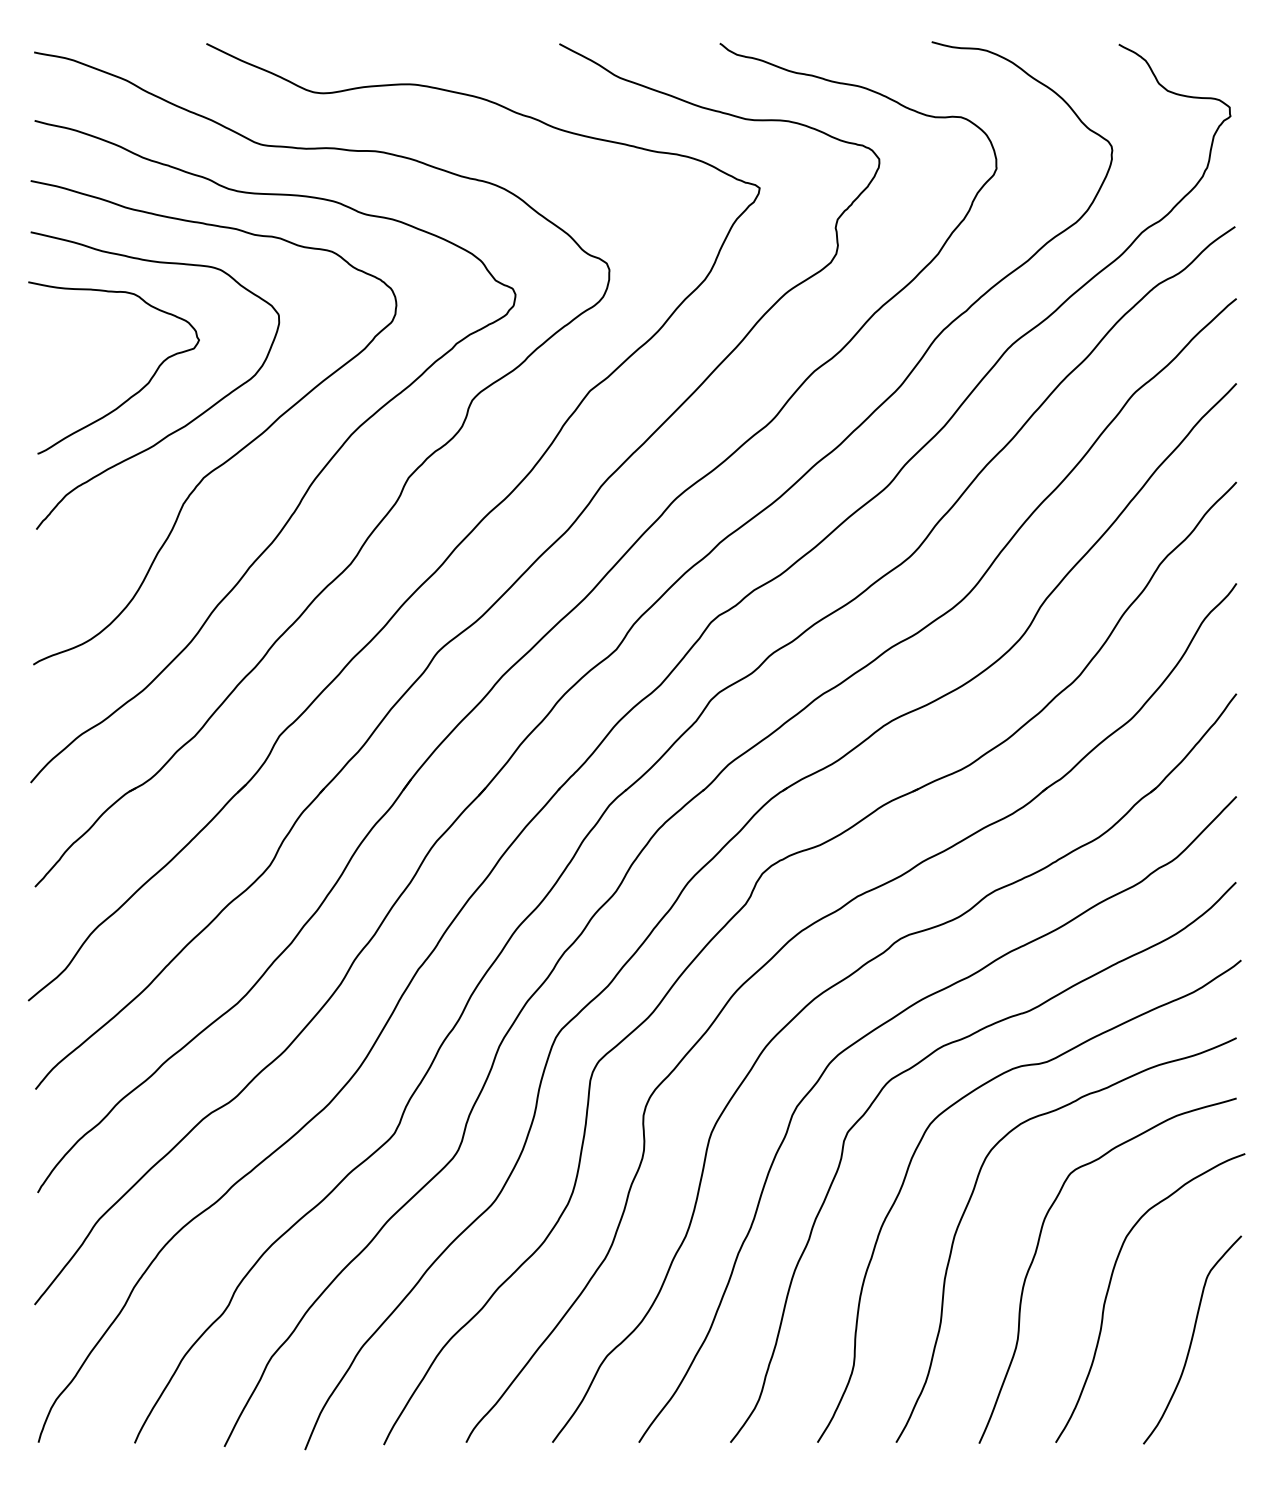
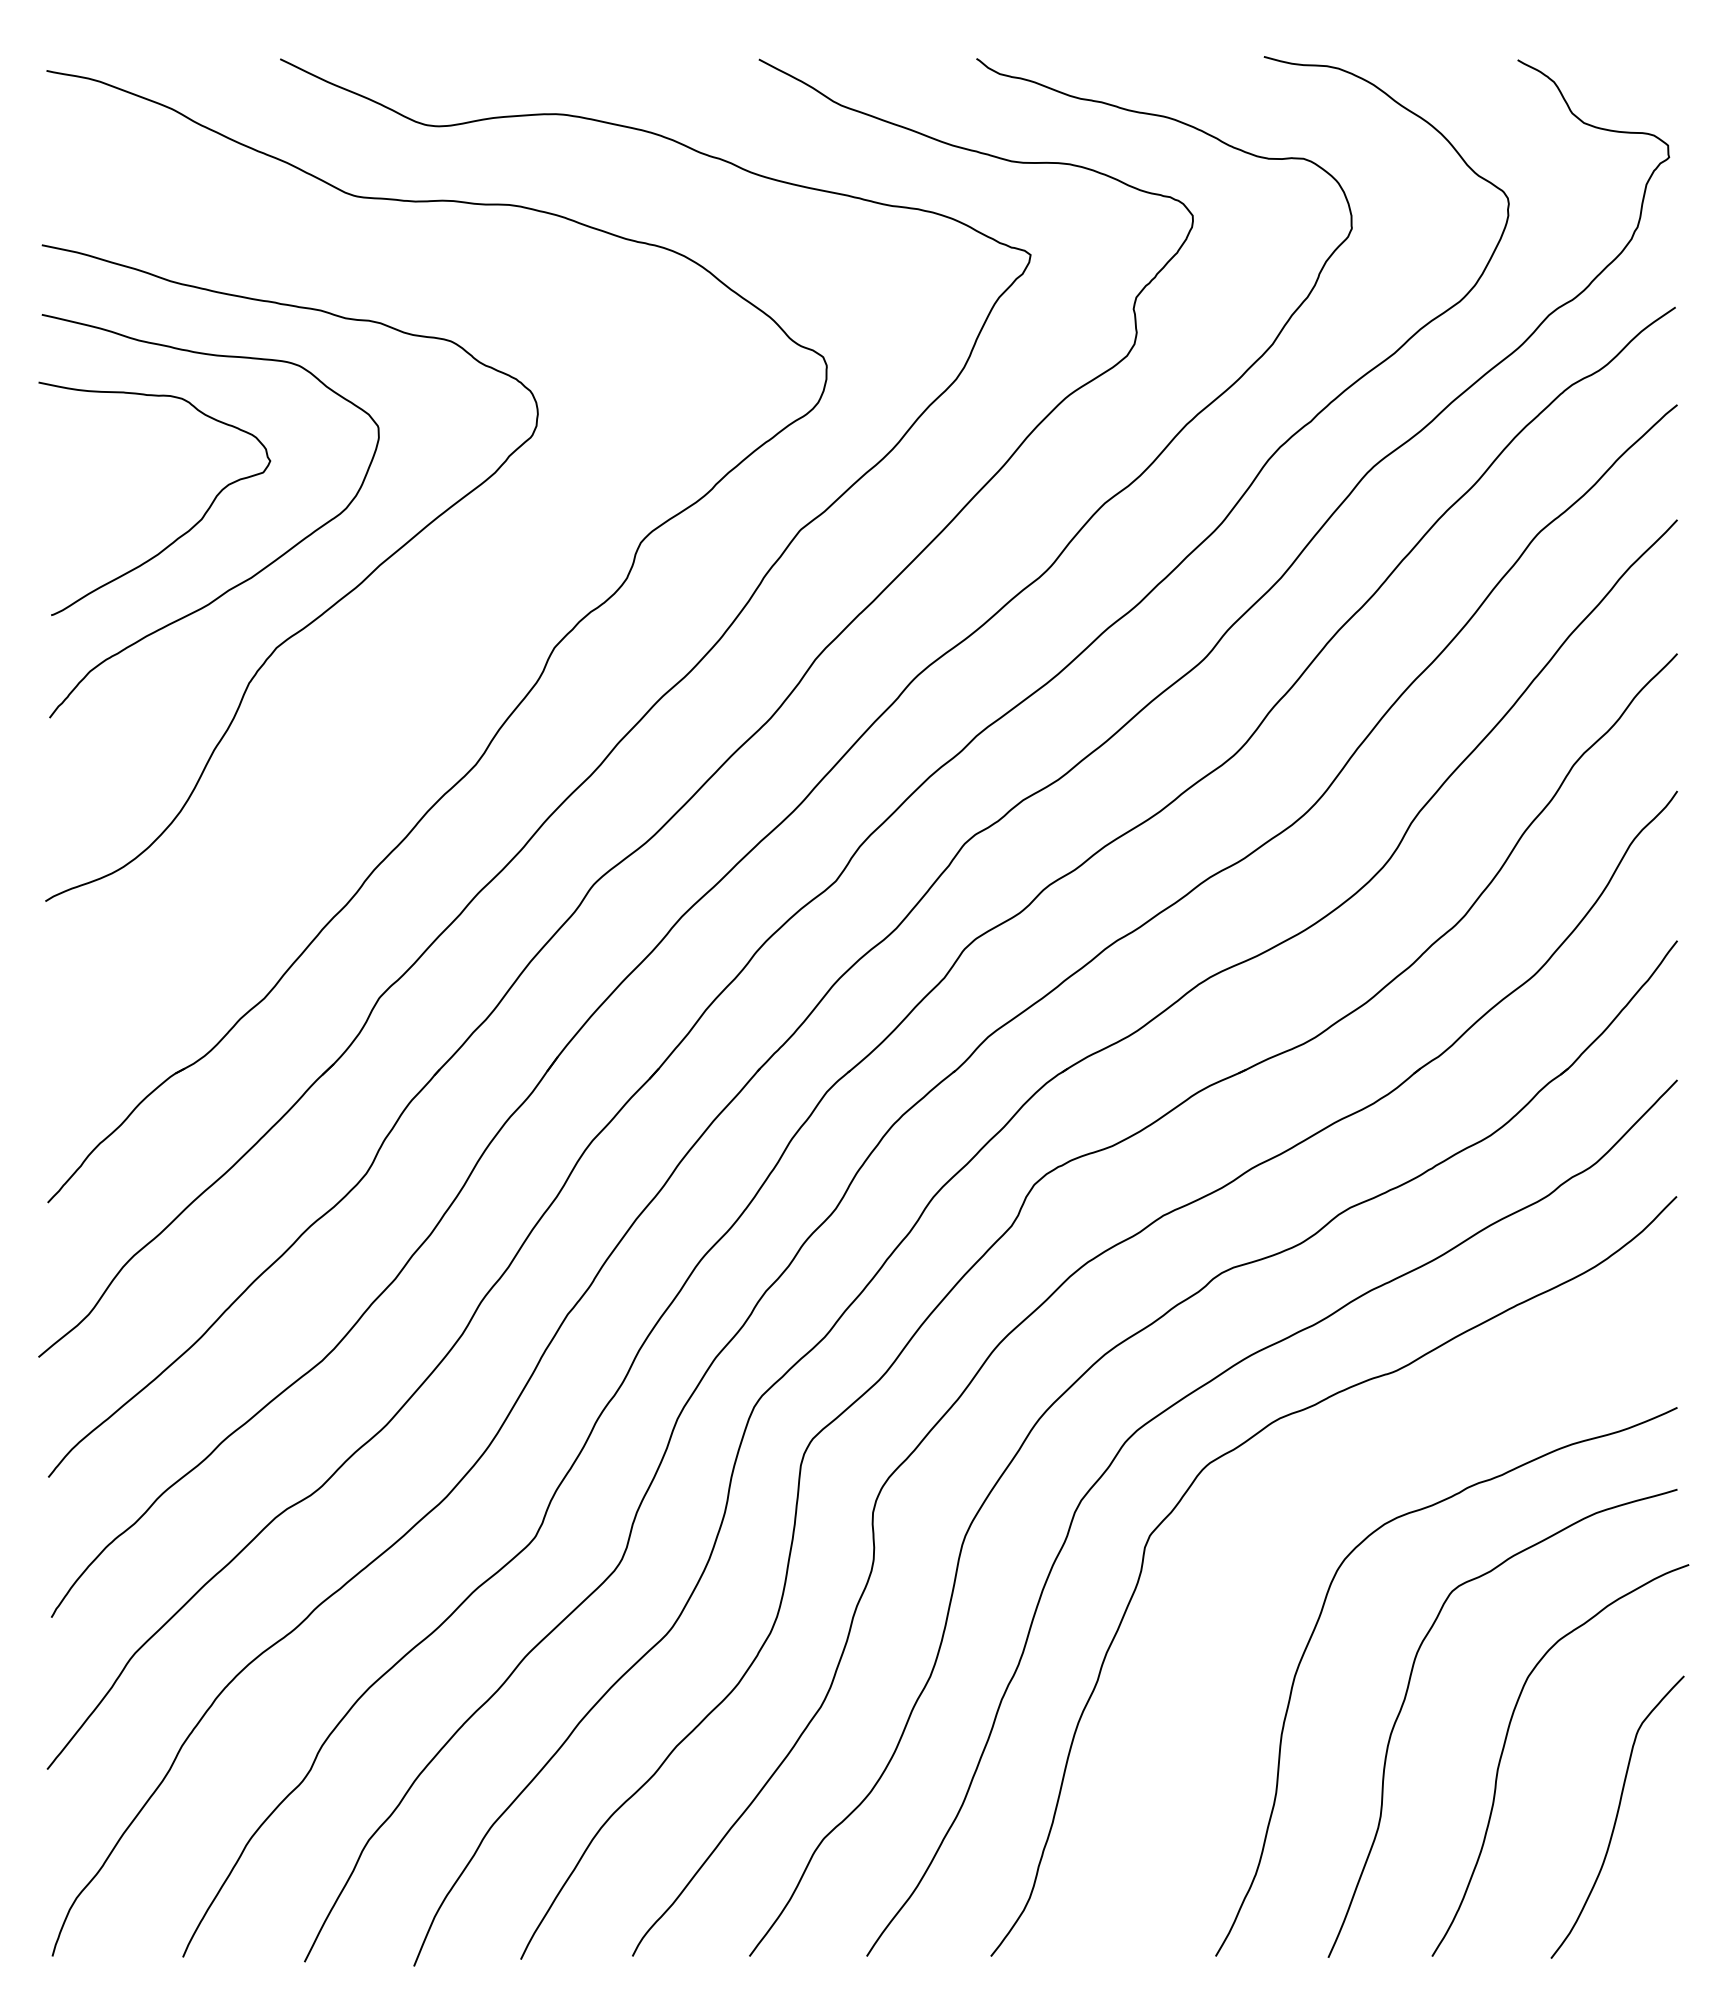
curve: (313, 479) -> (425, 650), removed
curve: (959, 1101) -> (1301, 1493), removed

